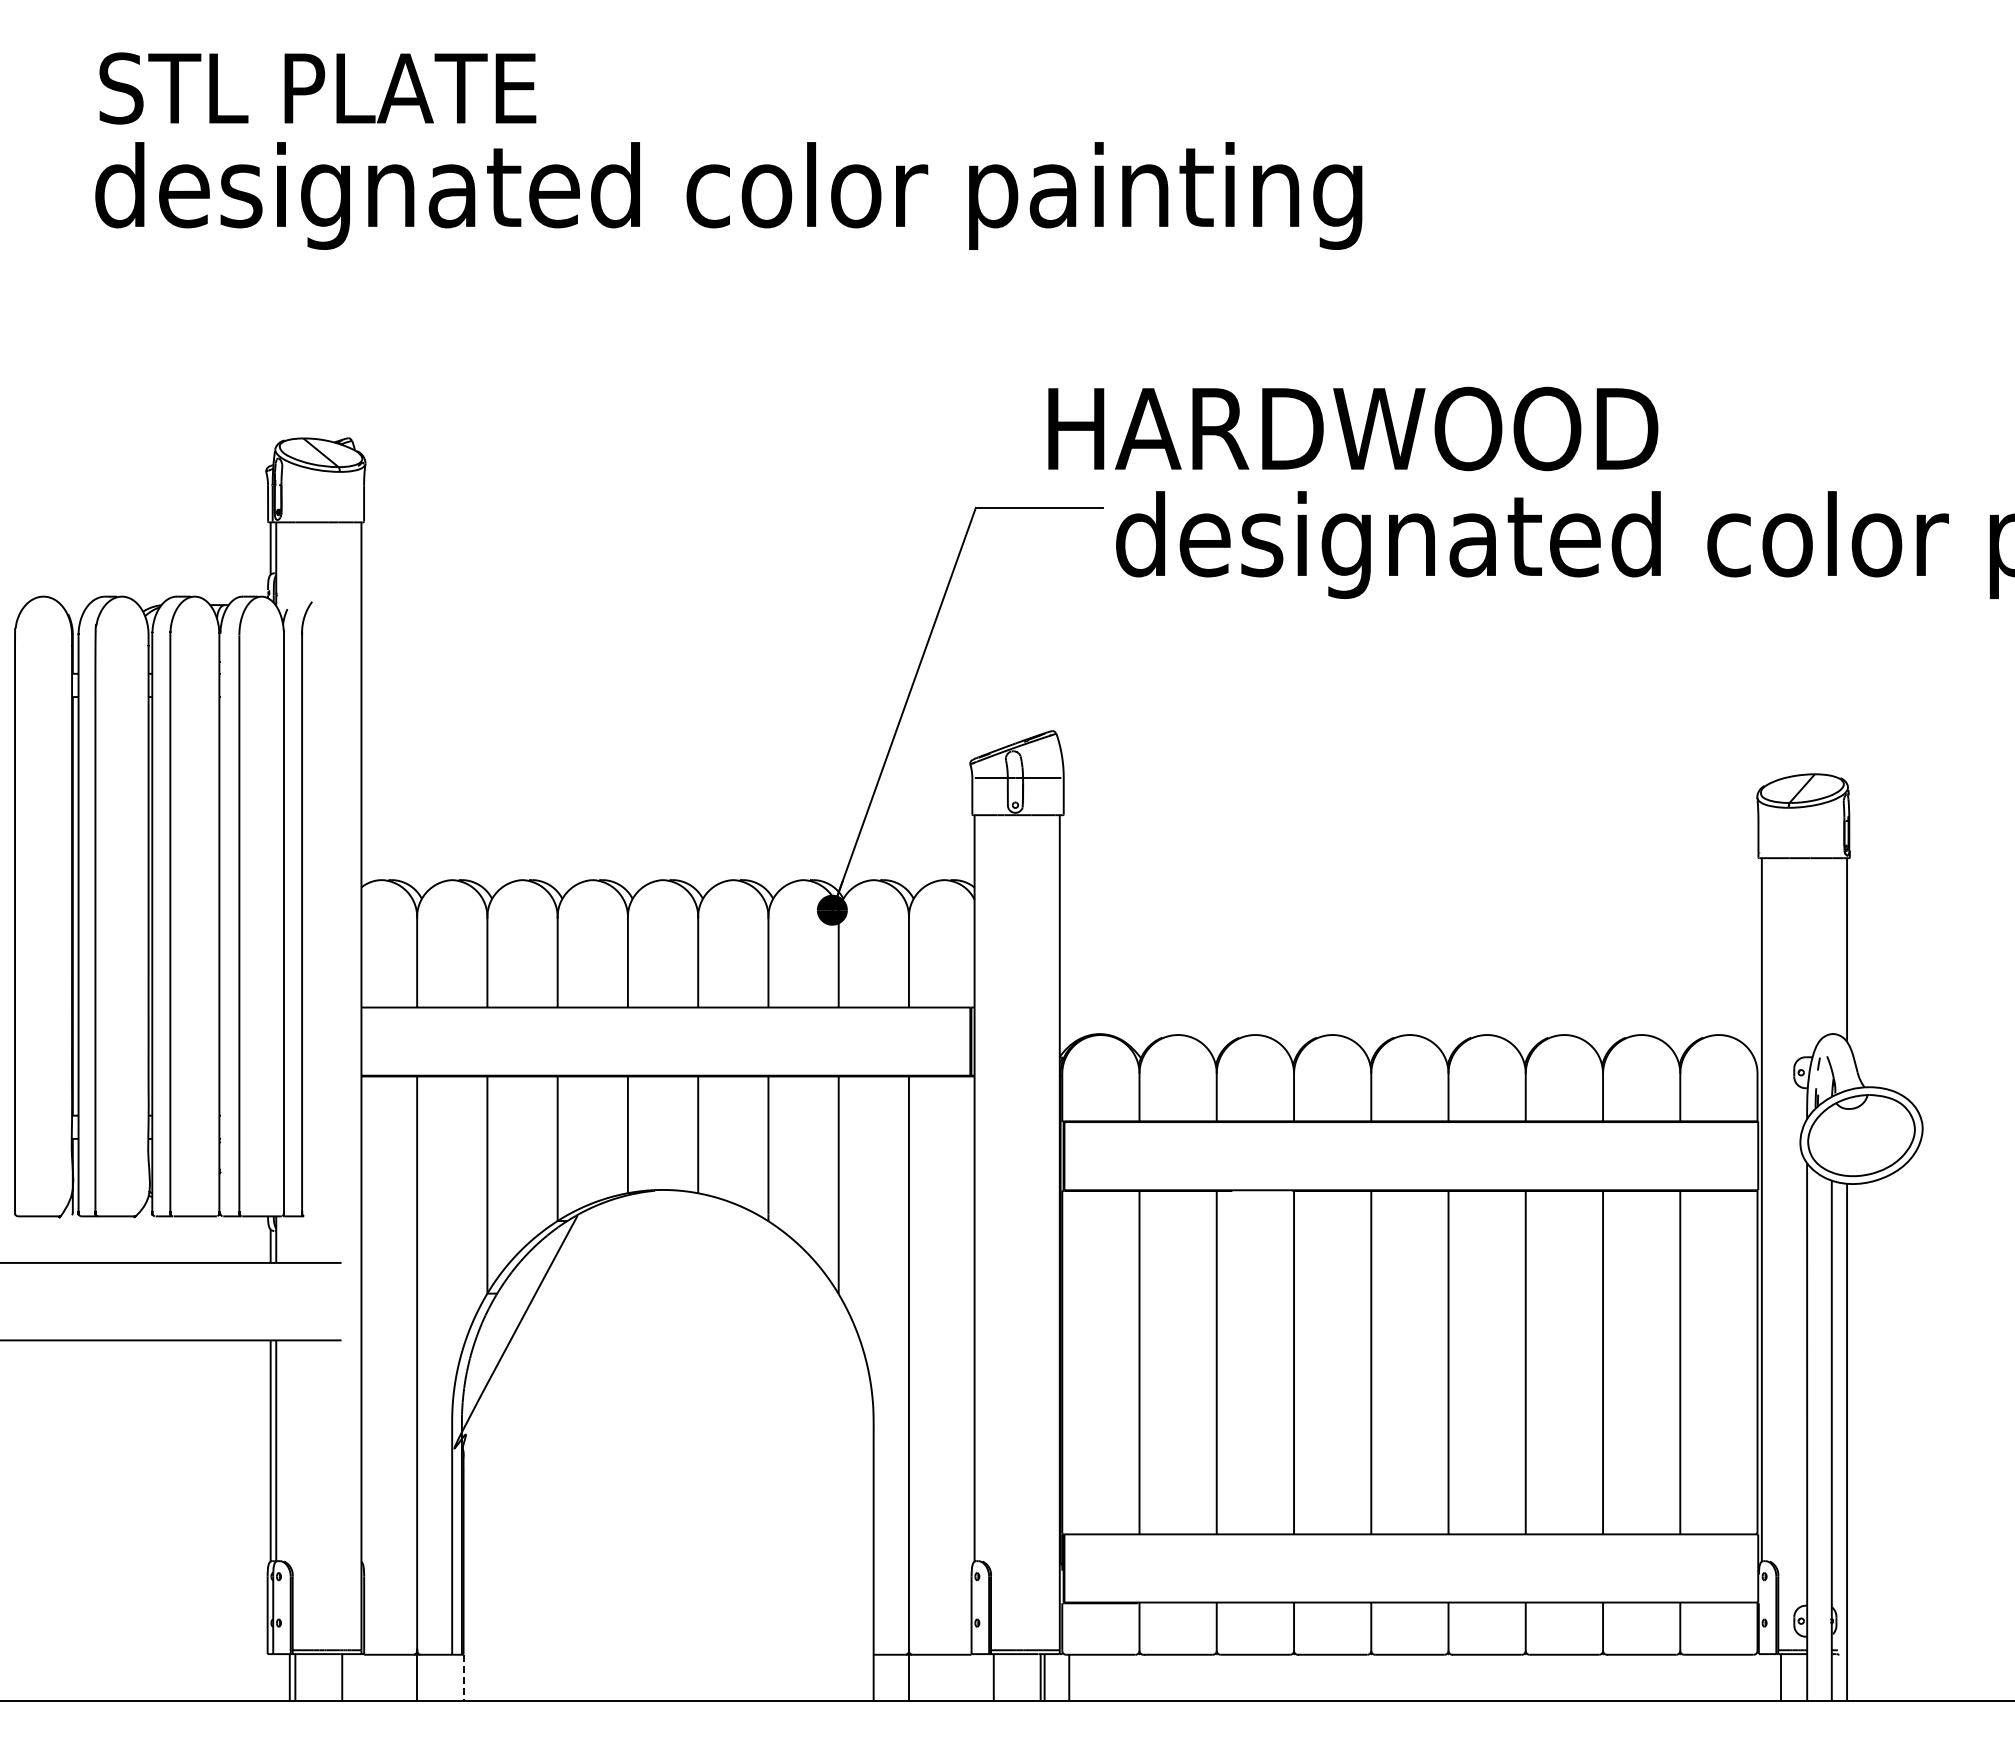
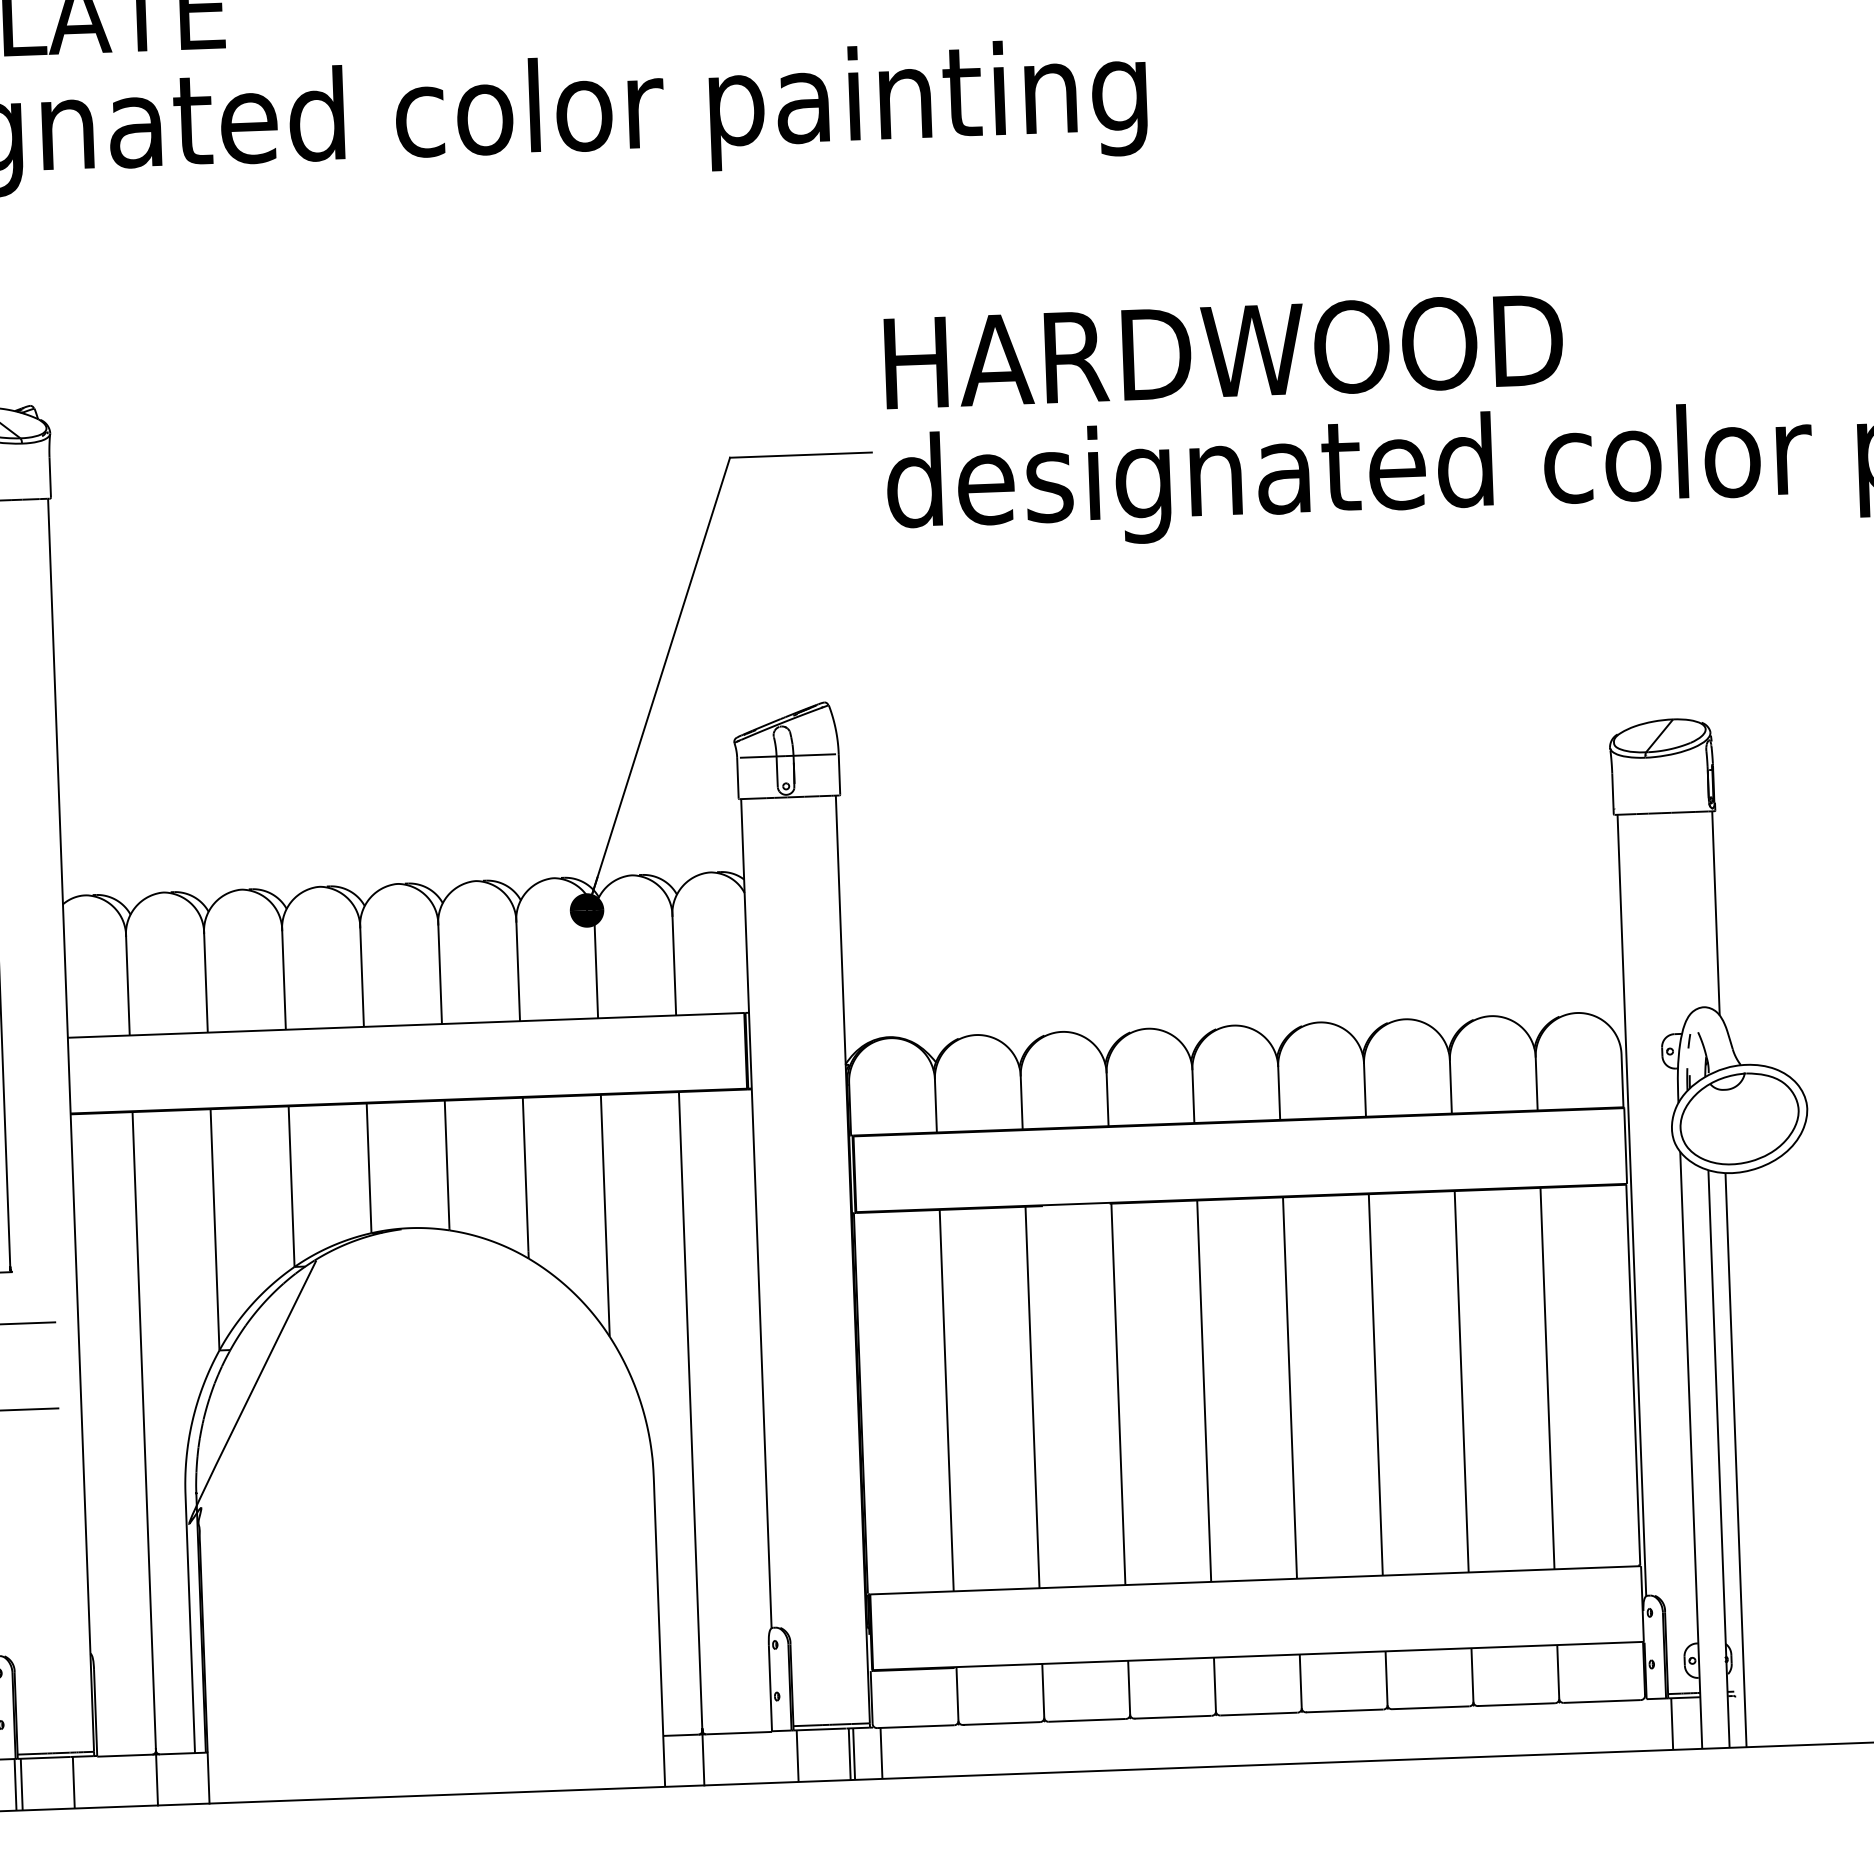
text: (1353, 428) -> (1224, 351), moved
line: (463, 1677) -> (208, 1777), dashed -> solid

